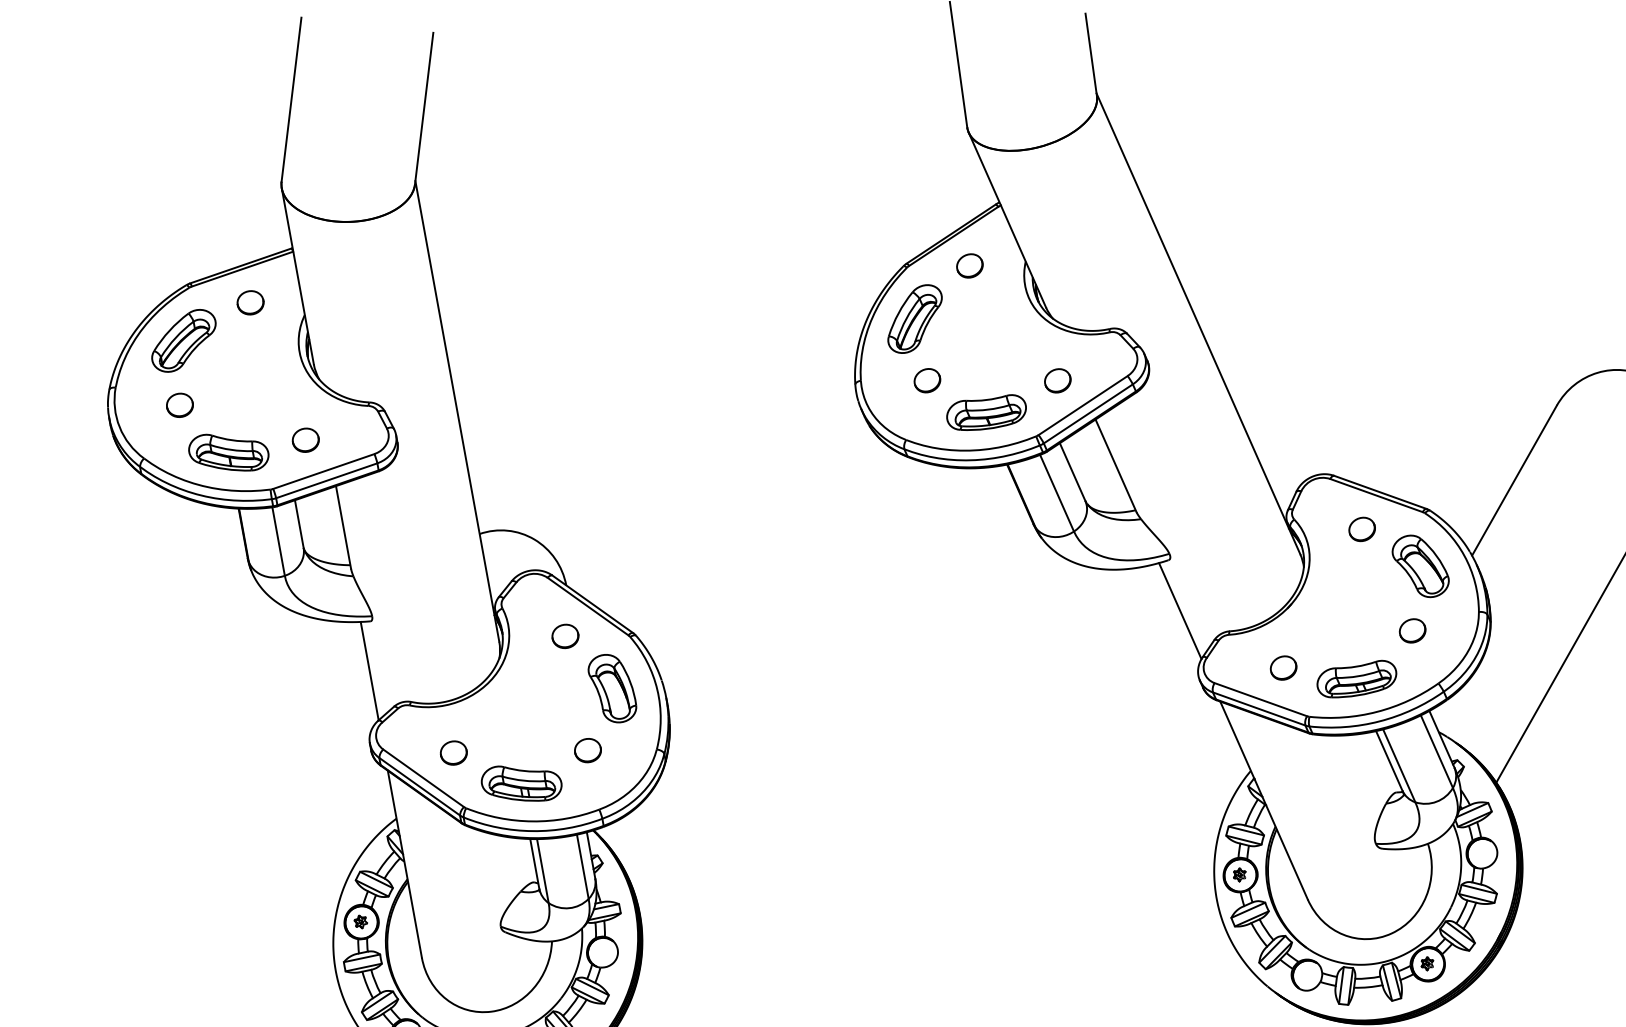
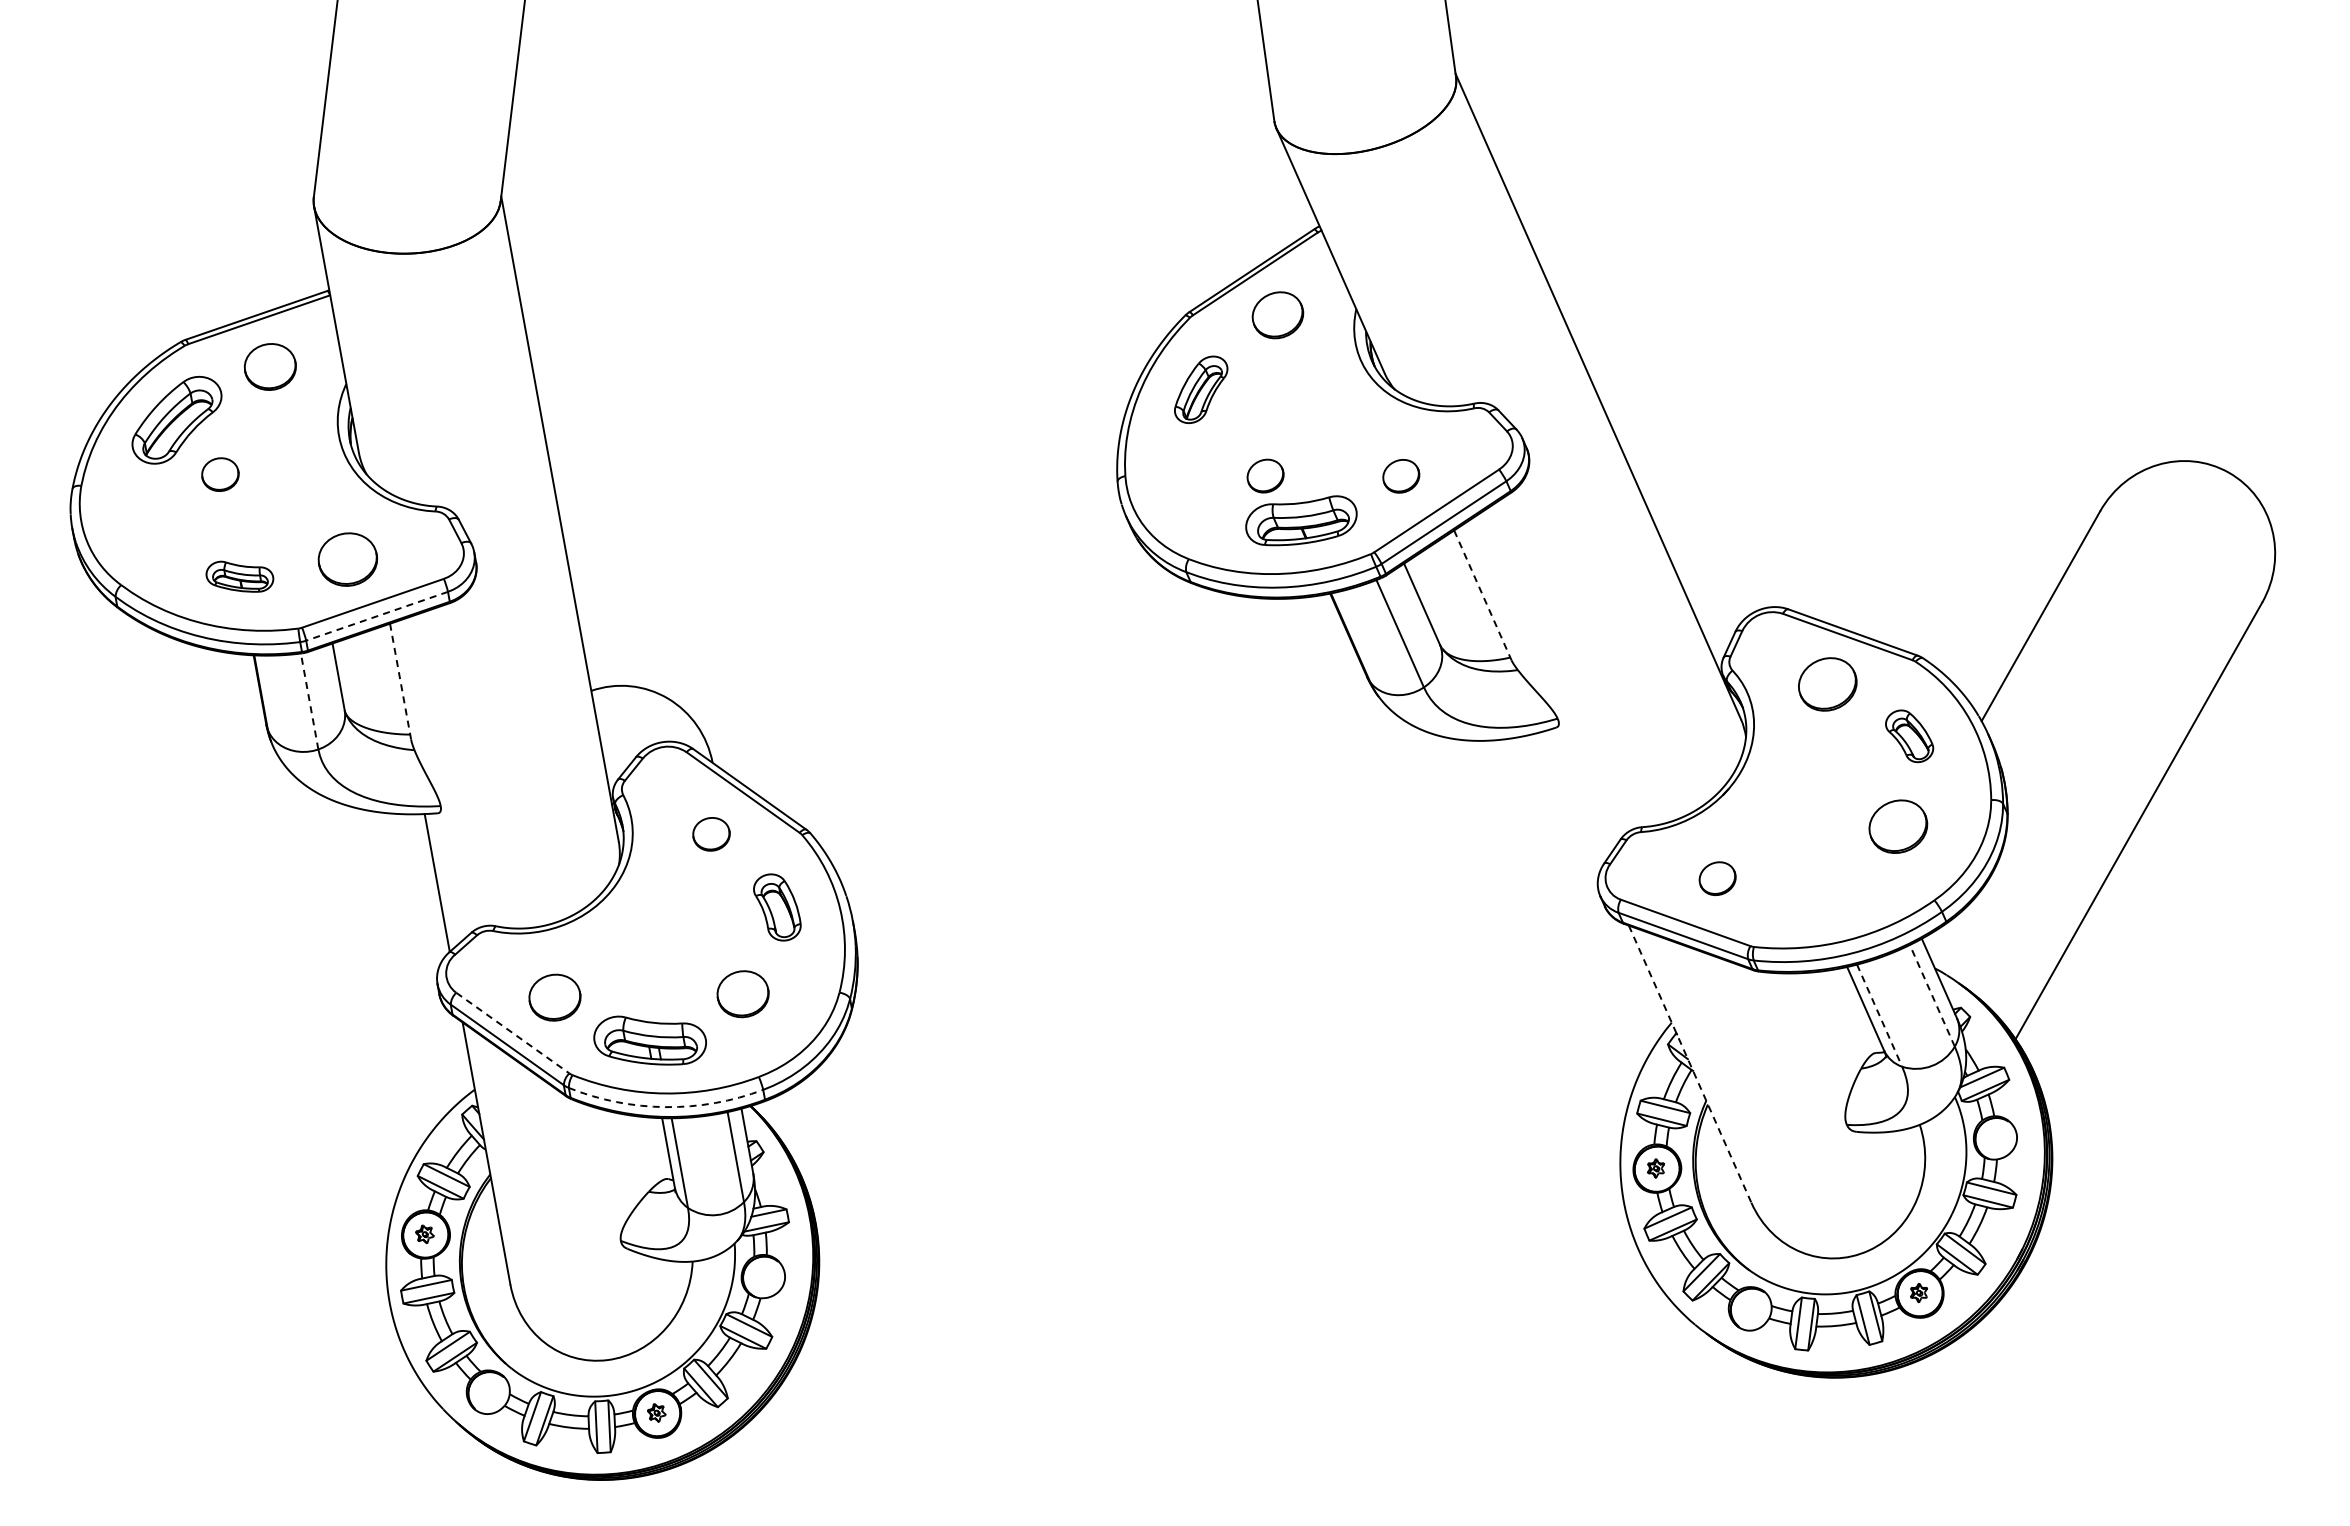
part: (970, 266) -> (1278, 315), size x1.4
part: (250, 302) -> (270, 366), size x1.4
part: (914, 318) -> (1200, 389), size x0.7
part: (927, 380) -> (1265, 475), moved
part: (180, 405) -> (220, 474), moved
part: (305, 440) -> (347, 559), size x1.6
part: (228, 452) -> (239, 576), size x0.6
line: (1115, 465) -> (1482, 595), solid -> dashed
line: (327, 480) -> (377, 616), solid -> dashed
line: (343, 527) -> (400, 681), solid -> dashed
part: (1362, 529) -> (1827, 684), size x1.6
line: (278, 541) -> (309, 701), solid -> dashed
part: (1420, 566) -> (1909, 736), size x0.6
line: (1180, 610) -> (1572, 798), removed
part: (1412, 630) -> (1898, 826), size x1.6
part: (1357, 678) -> (1820, 893), removed
part: (612, 688) -> (777, 907), size x0.7
part: (587, 750) -> (742, 994), size x1.4
line: (1437, 751) -> (1932, 995), solid -> dashed
part: (454, 752) -> (555, 997), size x1.4
line: (1399, 765) -> (1879, 1015), solid -> dashed
line: (424, 778) -> (513, 1033), solid -> dashed
line: (1264, 800) -> (1690, 1064), solid -> dashed
arc: (532, 831) -> (665, 1107), solid -> dashed

